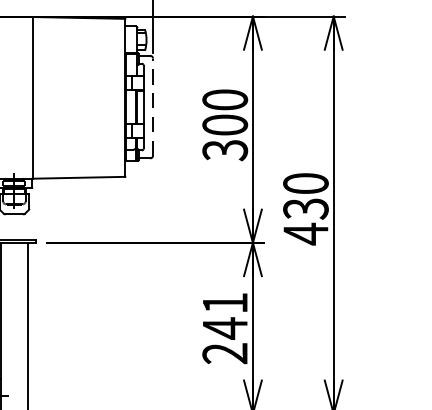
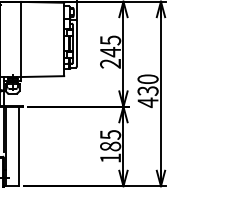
line: (153, 106) -> (77, 43), dashed -> solid
text: (225, 123) -> (110, 51), 300 -> 245
text: (225, 328) -> (110, 146), 241 -> 185

